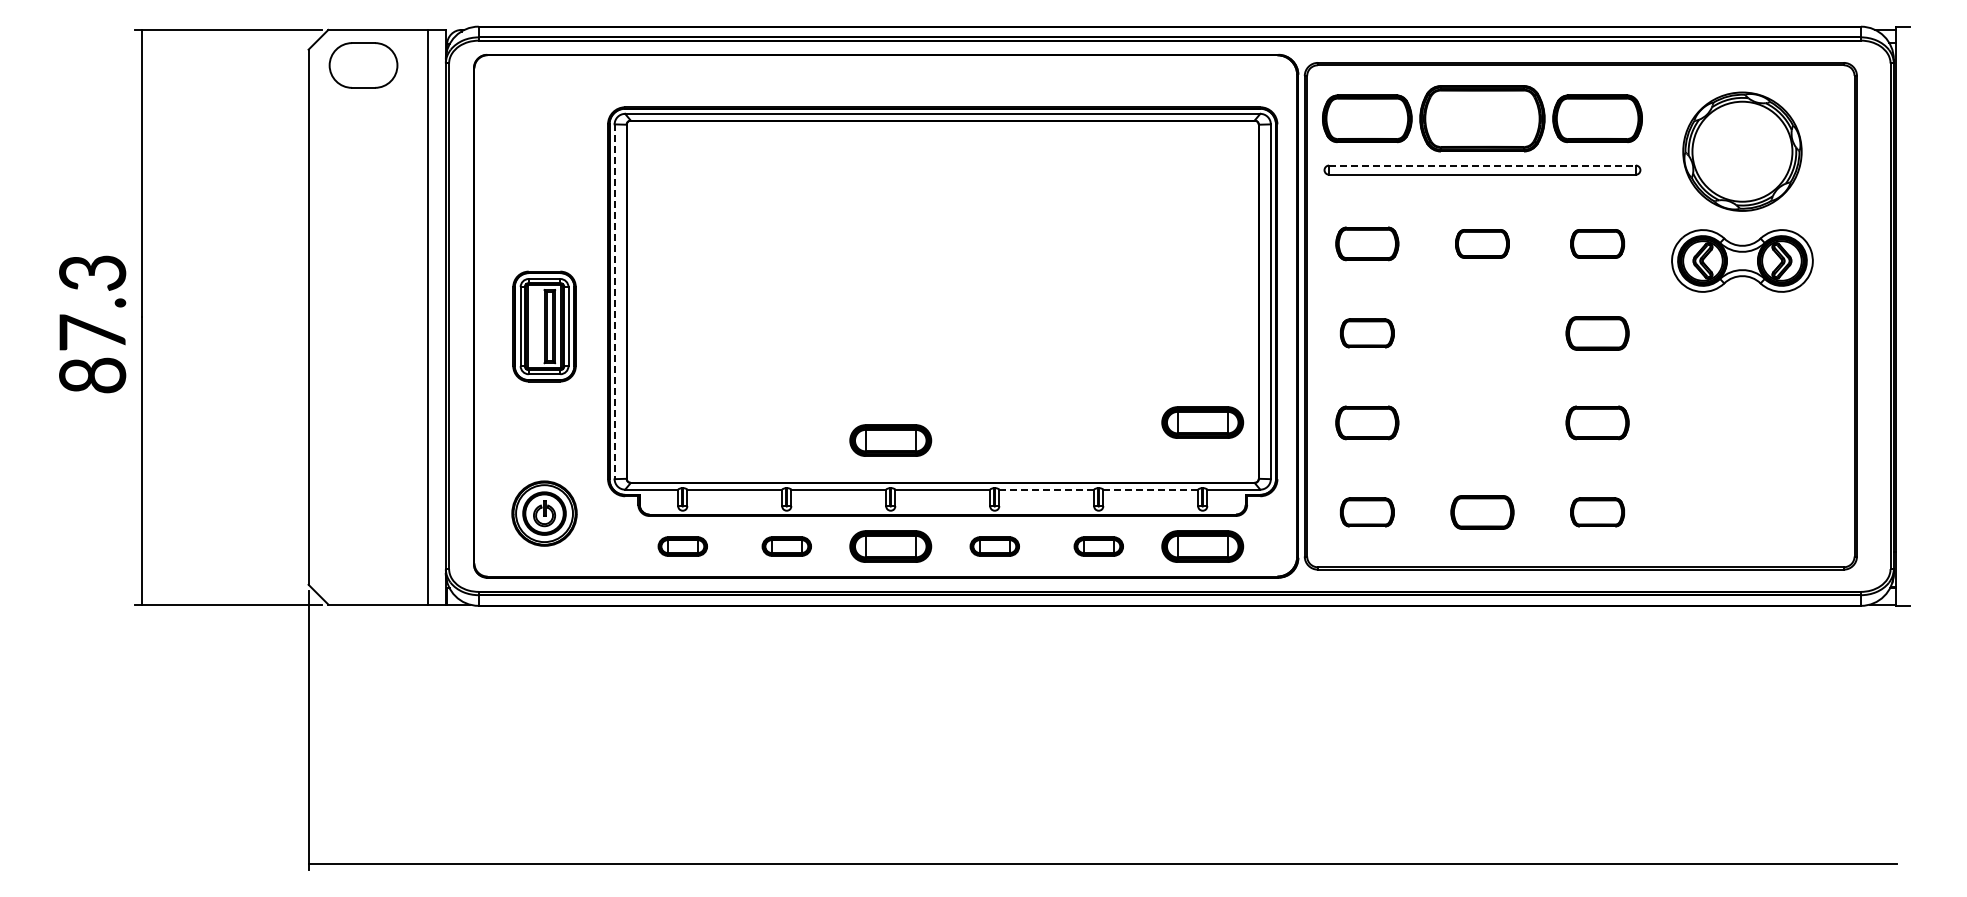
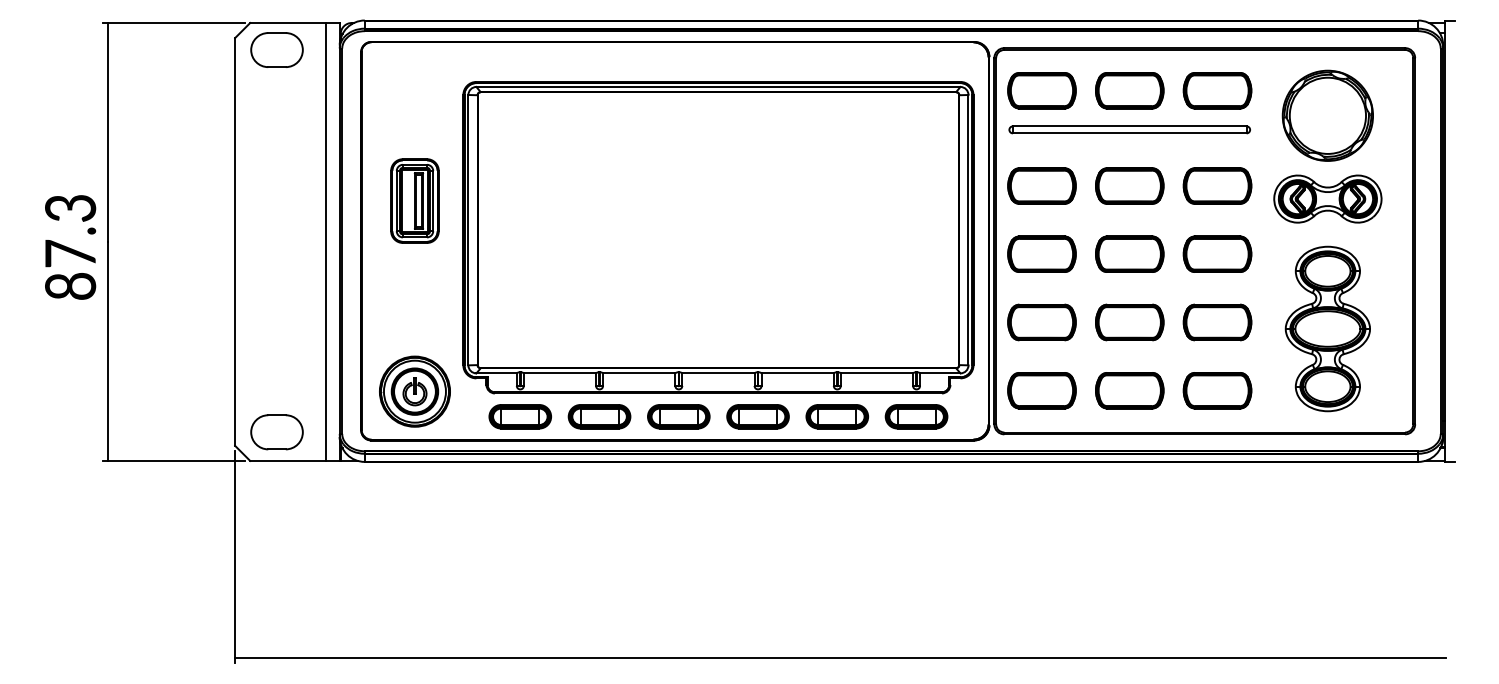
part: (1482, 118) -> (1129, 90), size x0.71
line: (1482, 165) -> (1129, 126), dashed -> solid
part: (1367, 243) -> (1042, 185), size x1.43
part: (1482, 243) -> (1129, 185), size x1.67
part: (1597, 243) -> (1217, 185), size x1.67
line: (614, 302) -> (468, 230), dashed -> solid
part: (544, 326) -> (414, 201), moved
part: (1367, 333) -> (1042, 254), size x1.67
part: (1482, 333) -> (1129, 254), added
part: (1597, 333) -> (1217, 254), size x1.43
part: (1202, 422) -> (916, 322), removed
part: (1367, 422) -> (1042, 322), size x1.43
part: (1482, 422) -> (1129, 322), added
part: (1597, 422) -> (1217, 322), size x1.43
part: (1742, 431) -> (1327, 329), added
part: (890, 440) -> (678, 335), removed
line: (1047, 489) -> (798, 373), dashed -> solid
line: (1151, 489) -> (877, 373), dashed -> solid
part: (1367, 512) -> (1042, 390), size x1.67
part: (1482, 512) -> (1129, 390), size x1.43
part: (1597, 512) -> (1217, 390), size x1.67
part: (544, 513) -> (414, 391), size x1.43
part: (682, 546) -> (520, 416), size x1.67
part: (786, 546) -> (599, 416), size x1.67
part: (994, 546) -> (757, 416), size x1.67
part: (1098, 546) -> (837, 416), size x1.67
part: (363, 566) -> (276, 431), added

